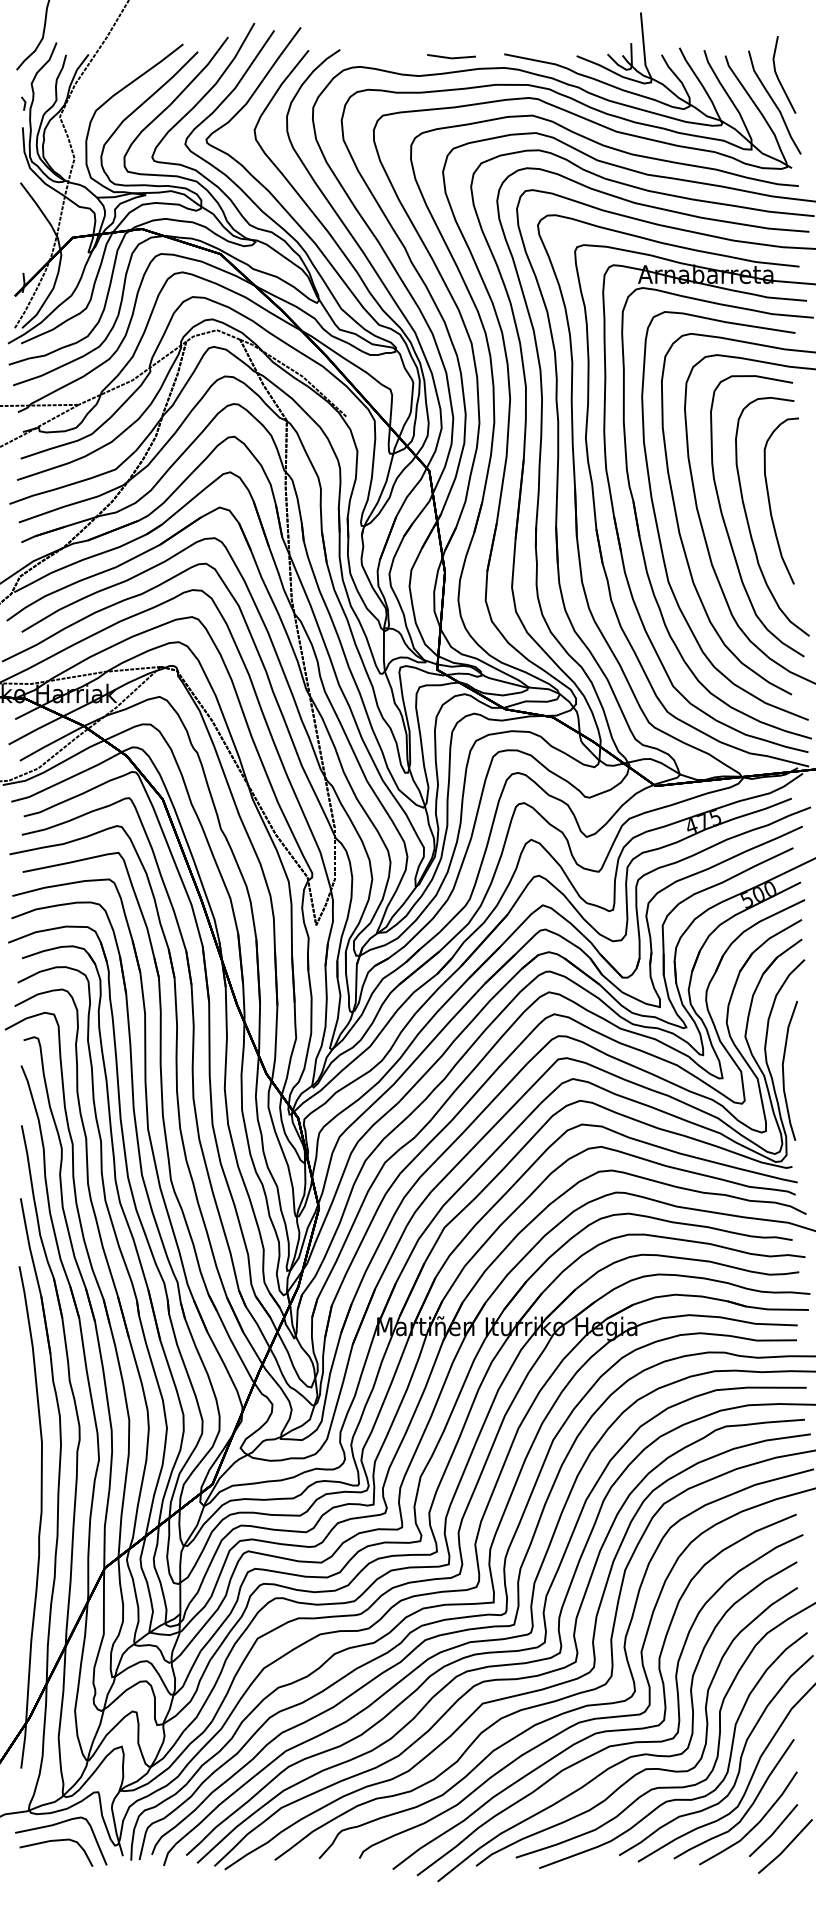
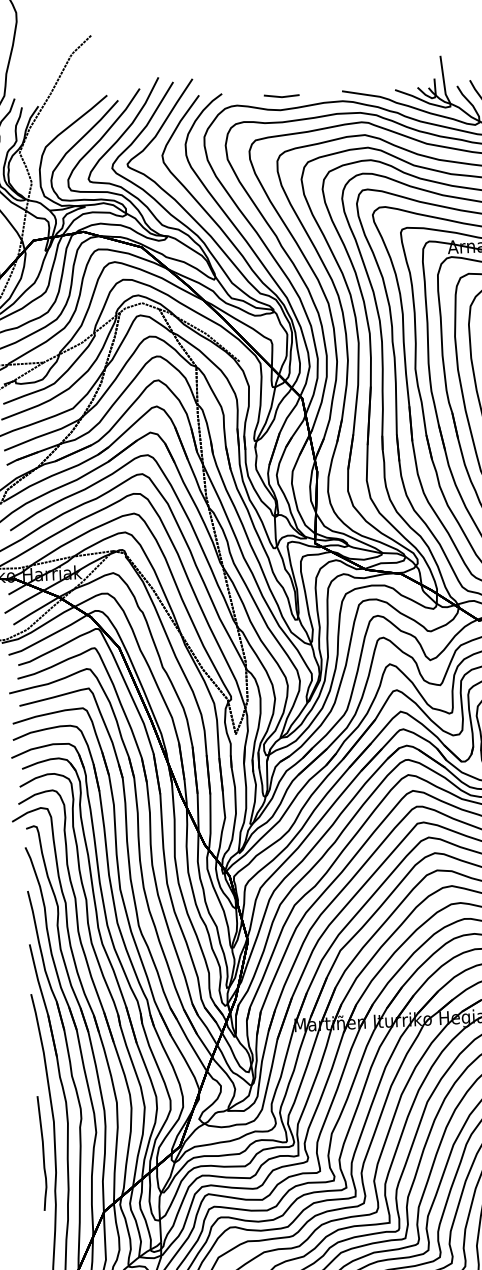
line: (451, 57) -> (281, 96), moved
curve: (24, 1484) -> (42, 1153), added

